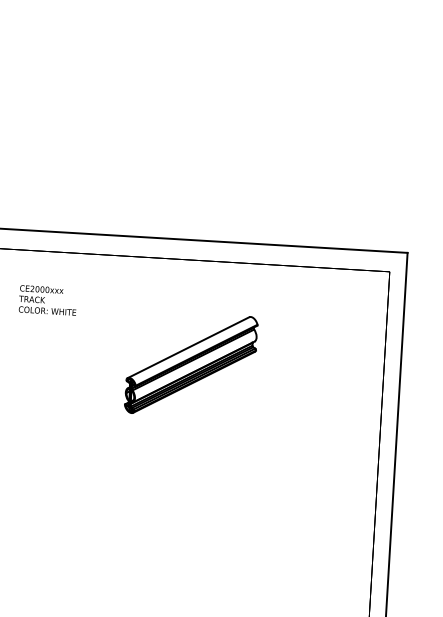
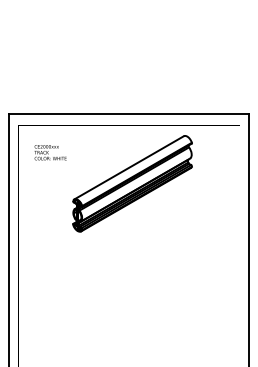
part: (191, 364) -> (132, 183), size x1.67

